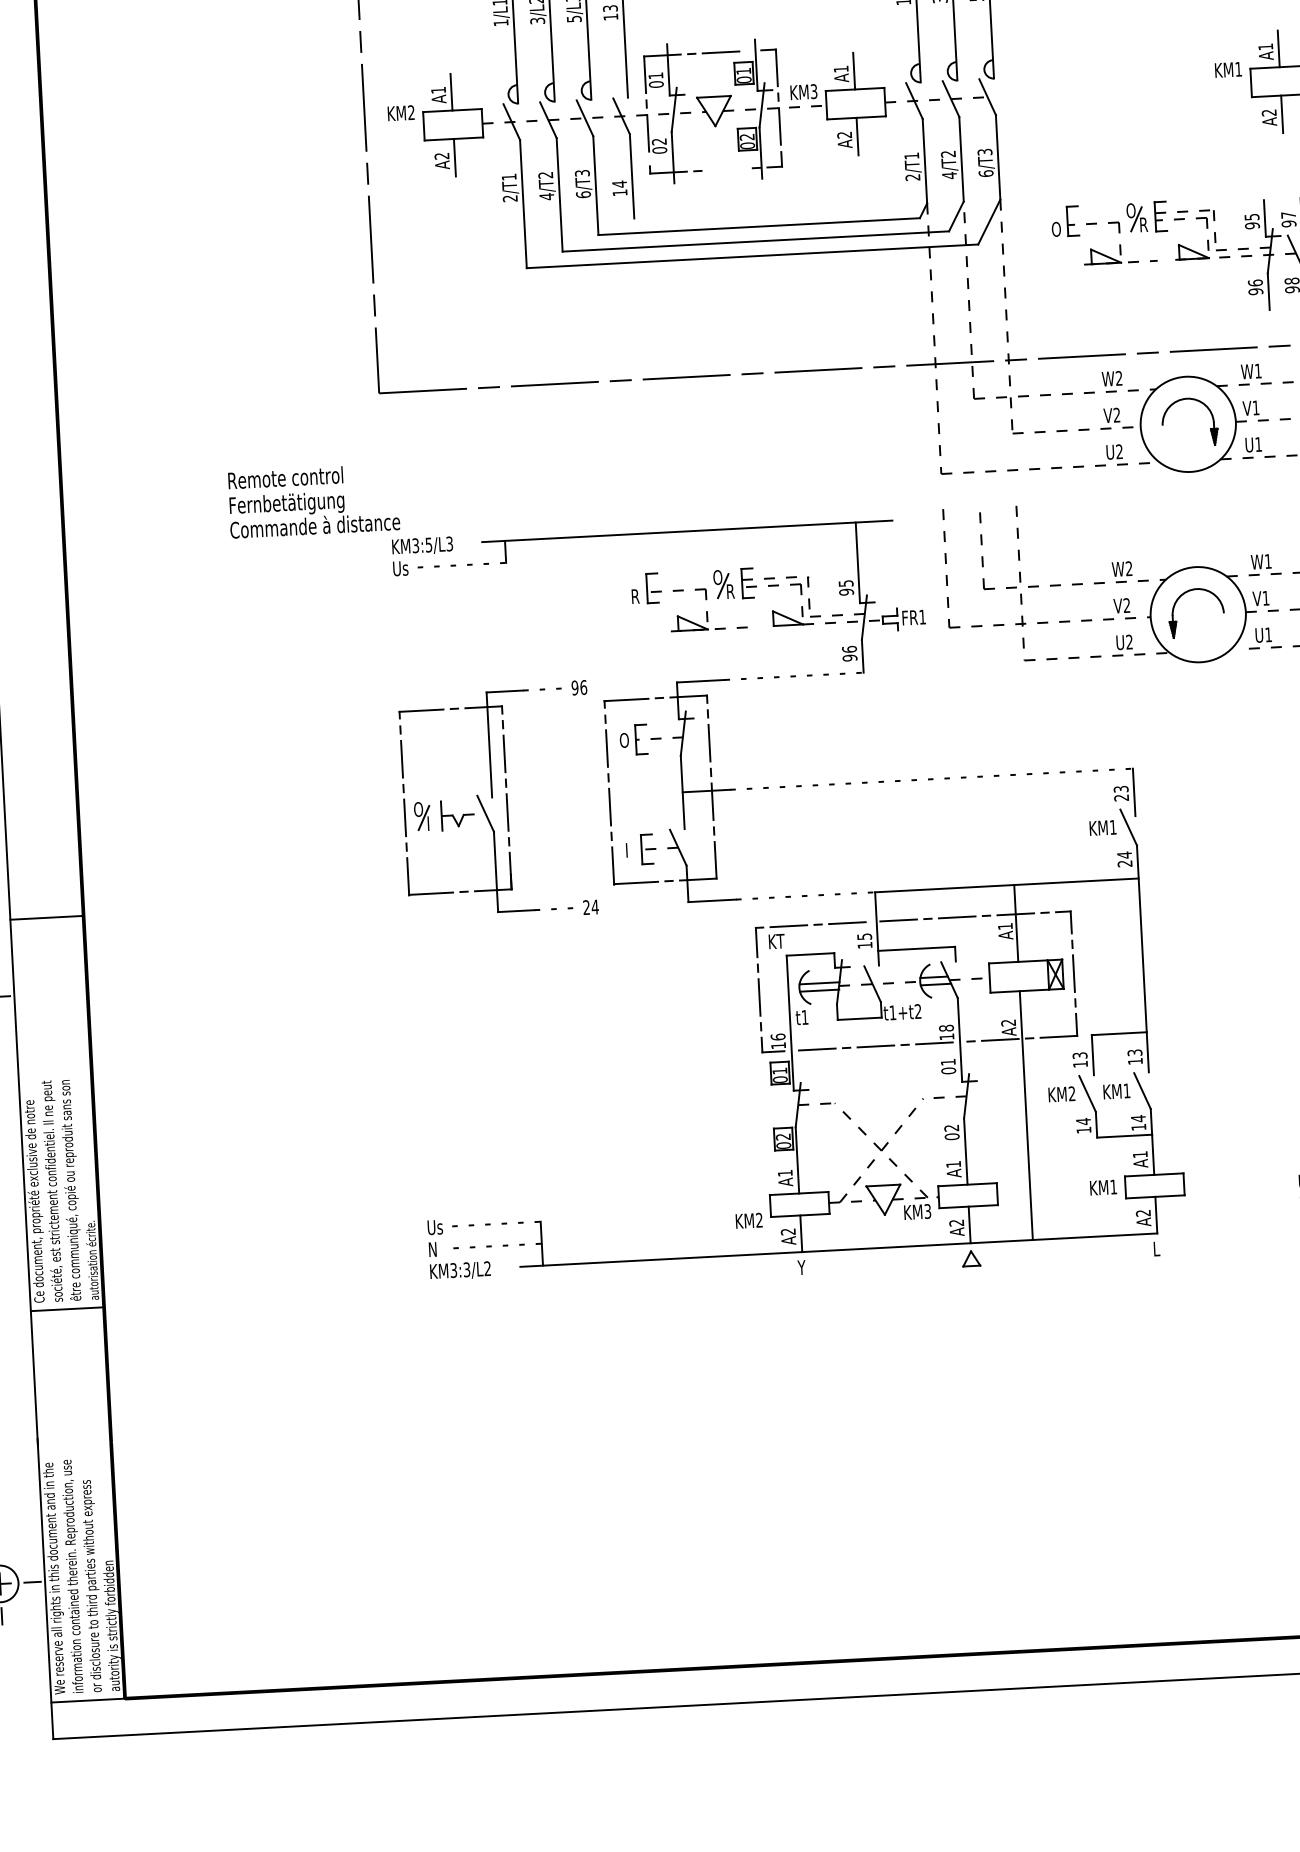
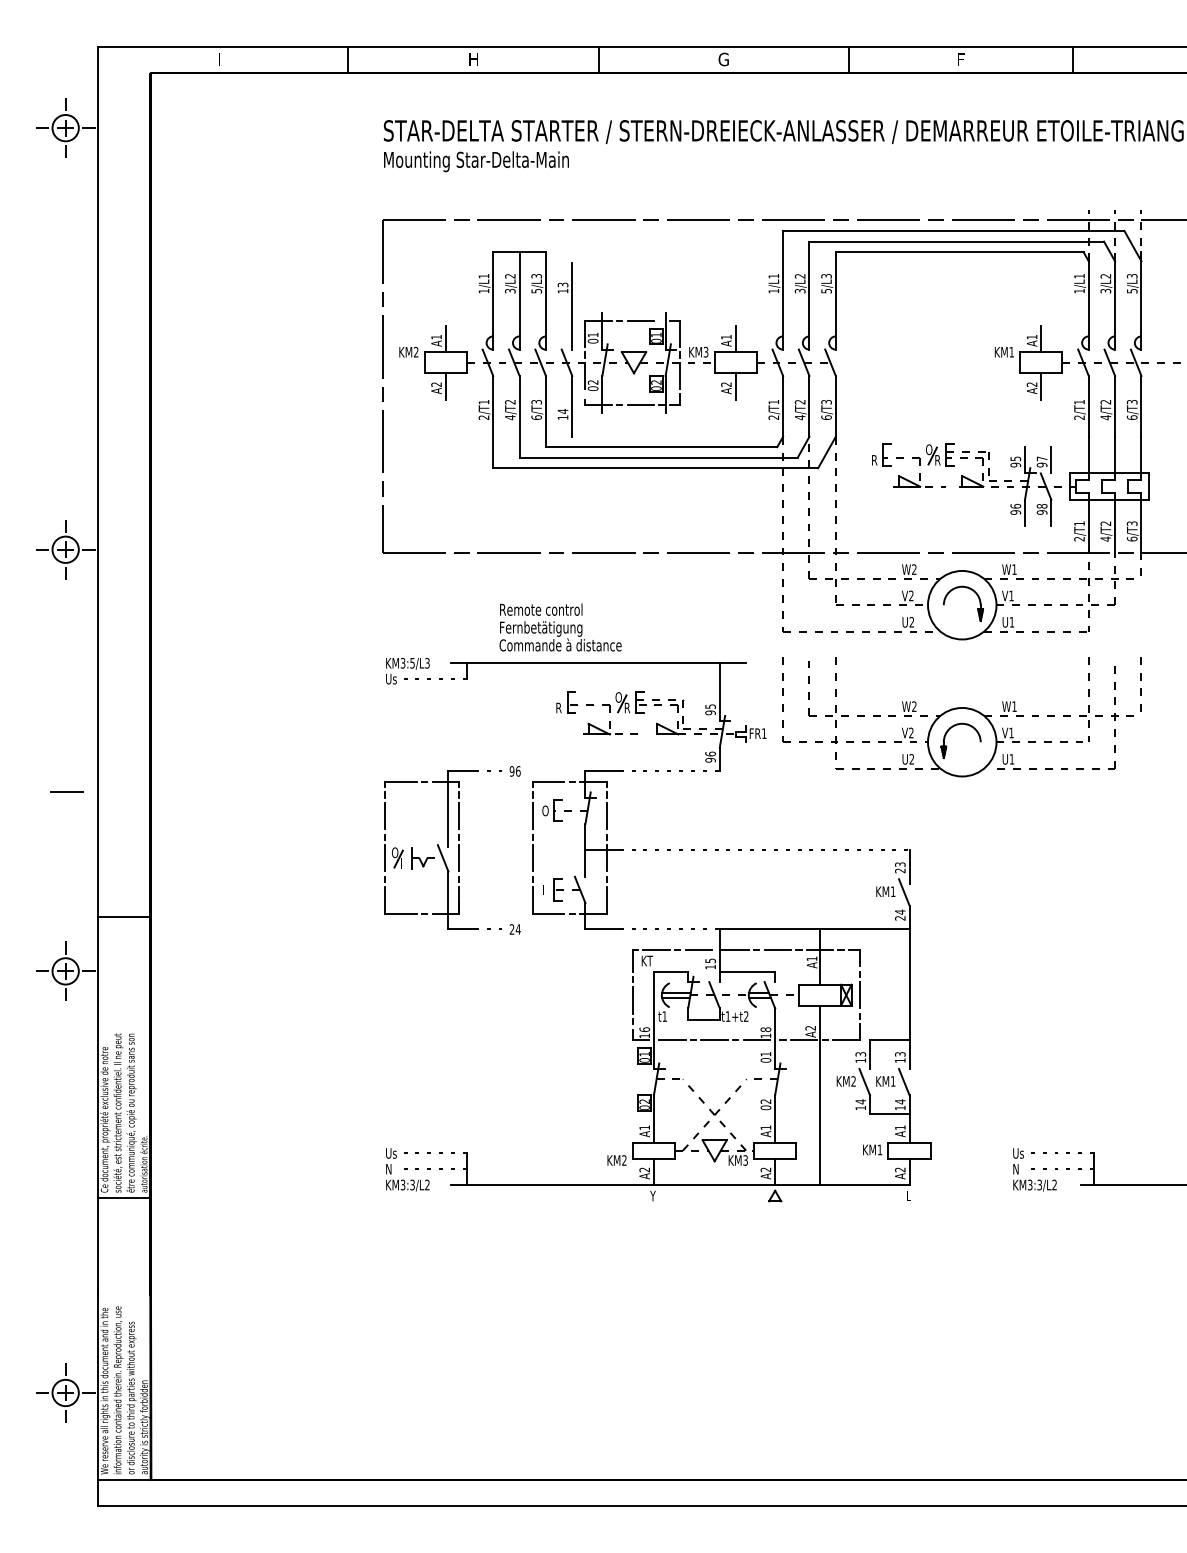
line: (726, 168) -> (640, 404), added
text: (1055, 228) -> (874, 459), O -> R
text: (313, 501) -> (560, 627), moved

